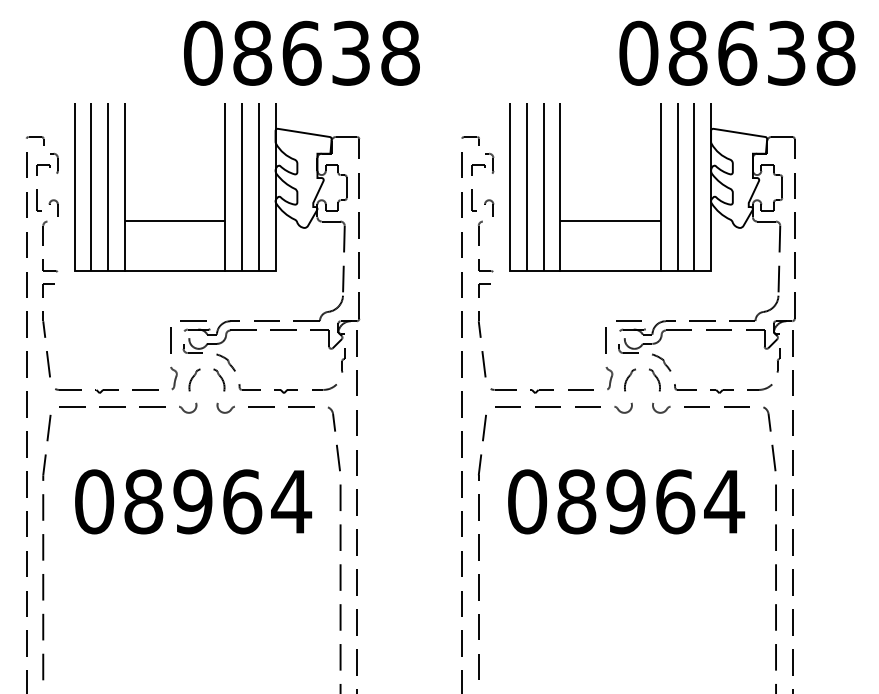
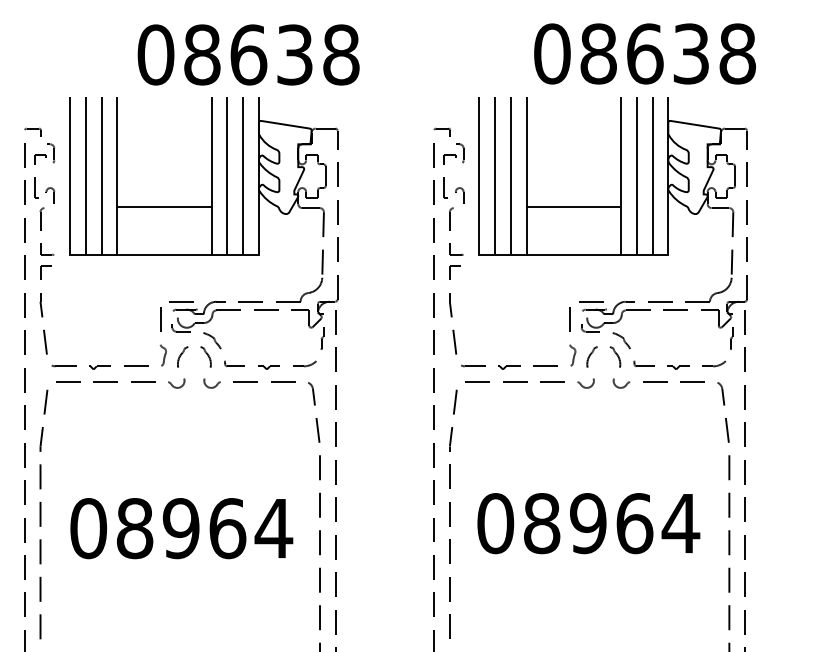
text: (301, 52) -> (248, 54), moved
text: (736, 52) -> (644, 53), moved
text: (193, 501) -> (181, 528), moved
text: (626, 501) -> (588, 523), moved

